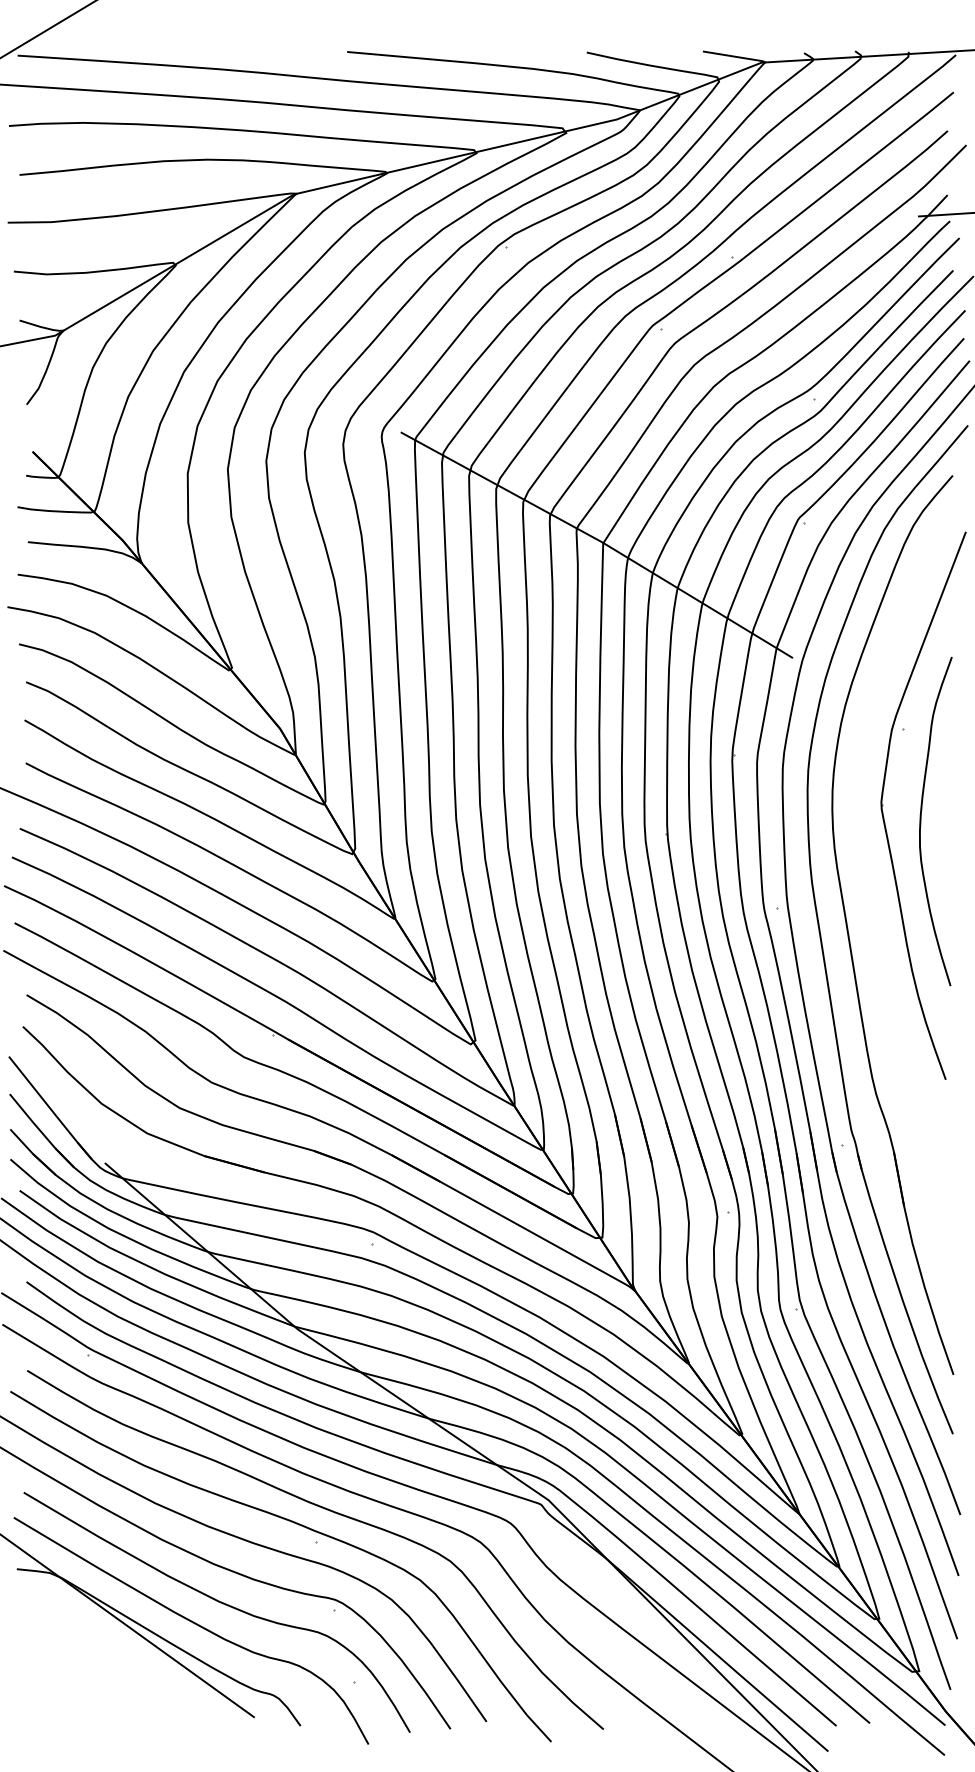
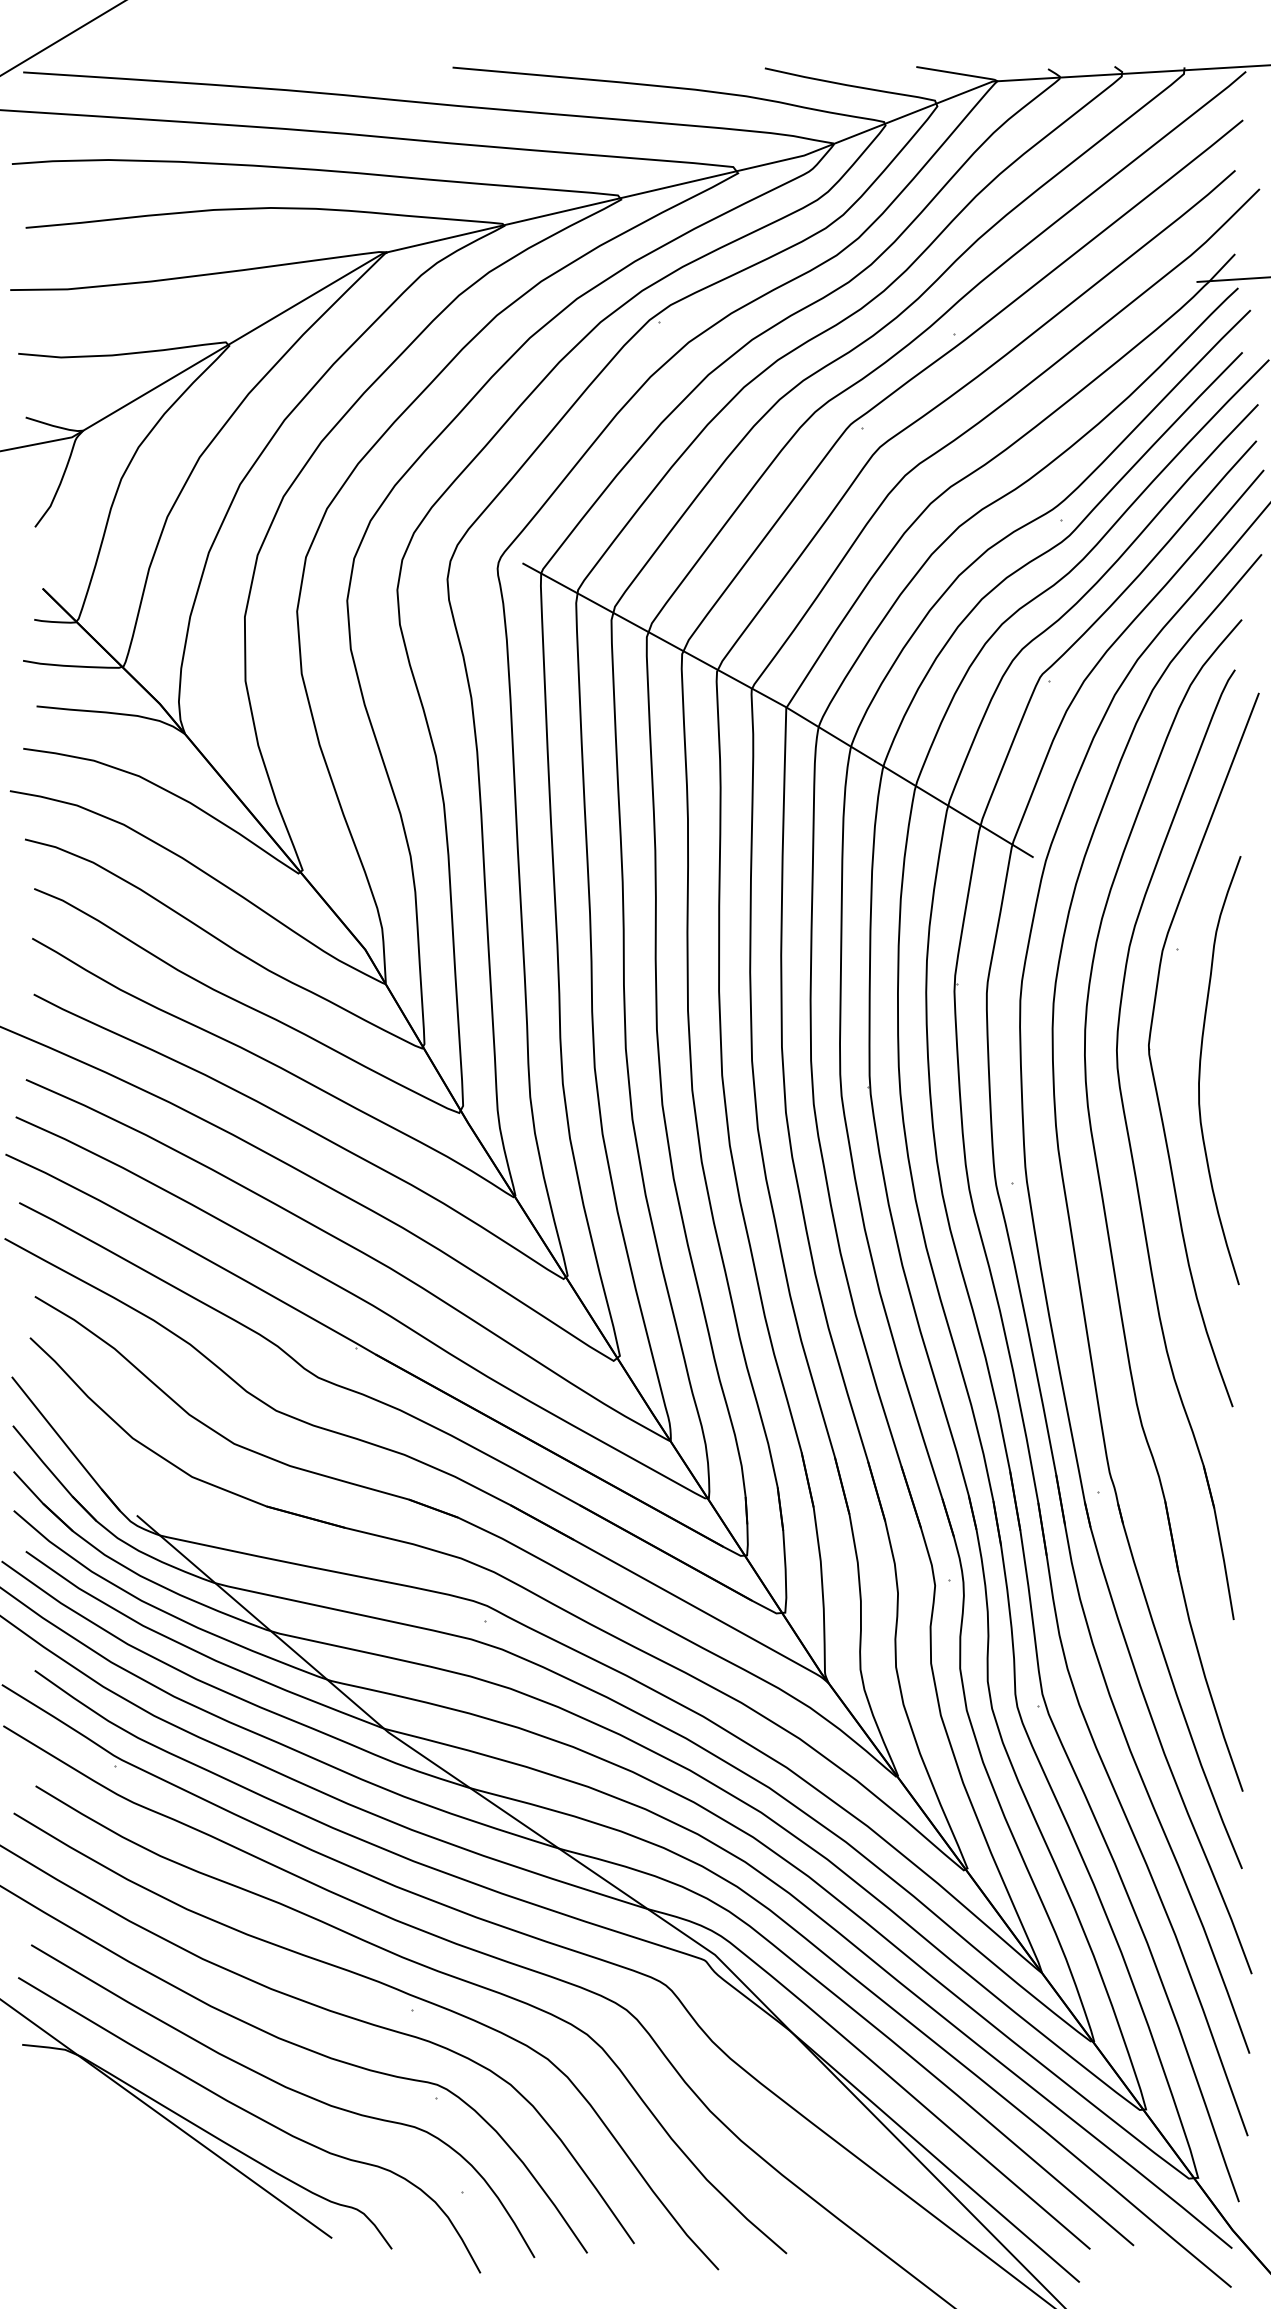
part: (869, 885) -> (1133, 1153), added

